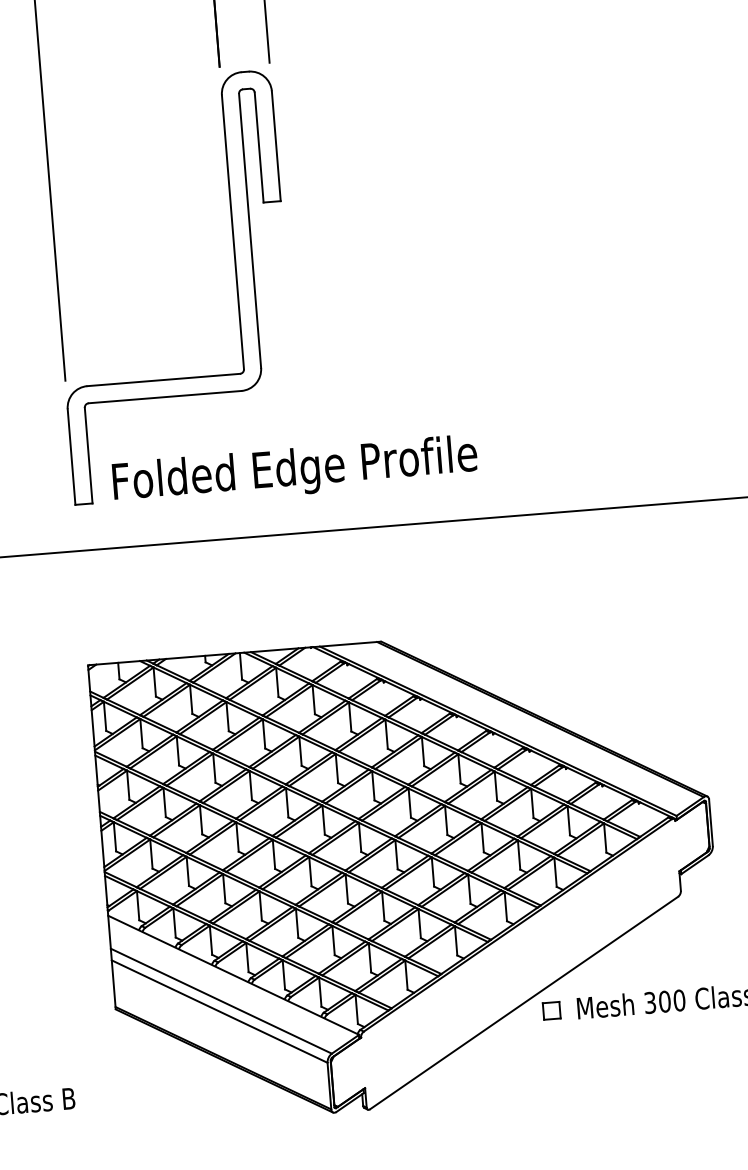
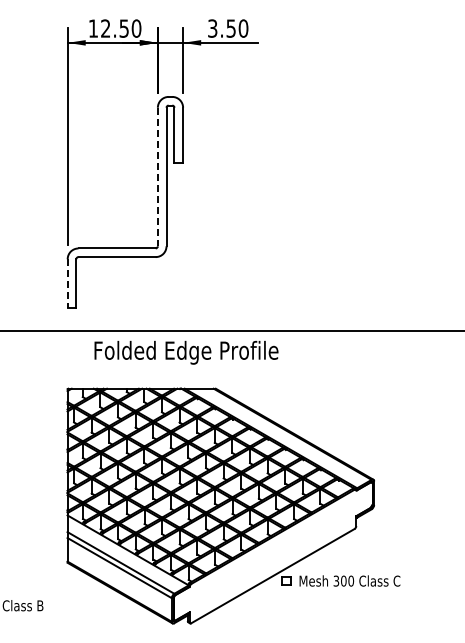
line: (232, 233) -> (157, 177), solid -> dashed
line: (71, 457) -> (67, 283), solid -> dashed
text: (295, 471) -> (186, 352), moved

